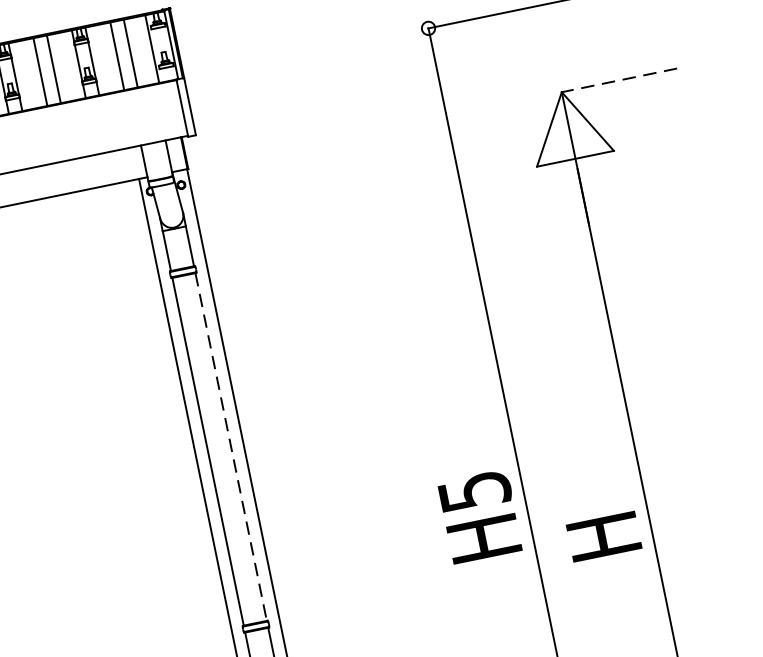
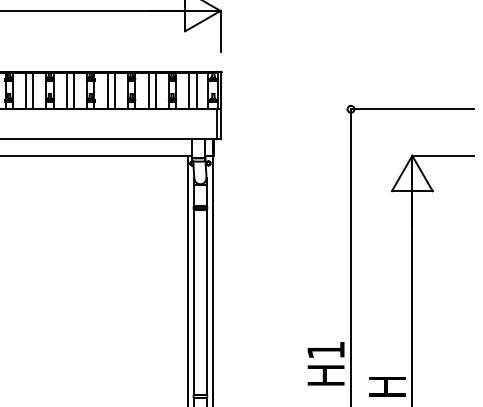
line: (618, 79) -> (442, 155), dashed -> solid
line: (231, 447) -> (206, 302), dashed -> solid
text: (475, 489) -> (326, 349), H5 -> H1

